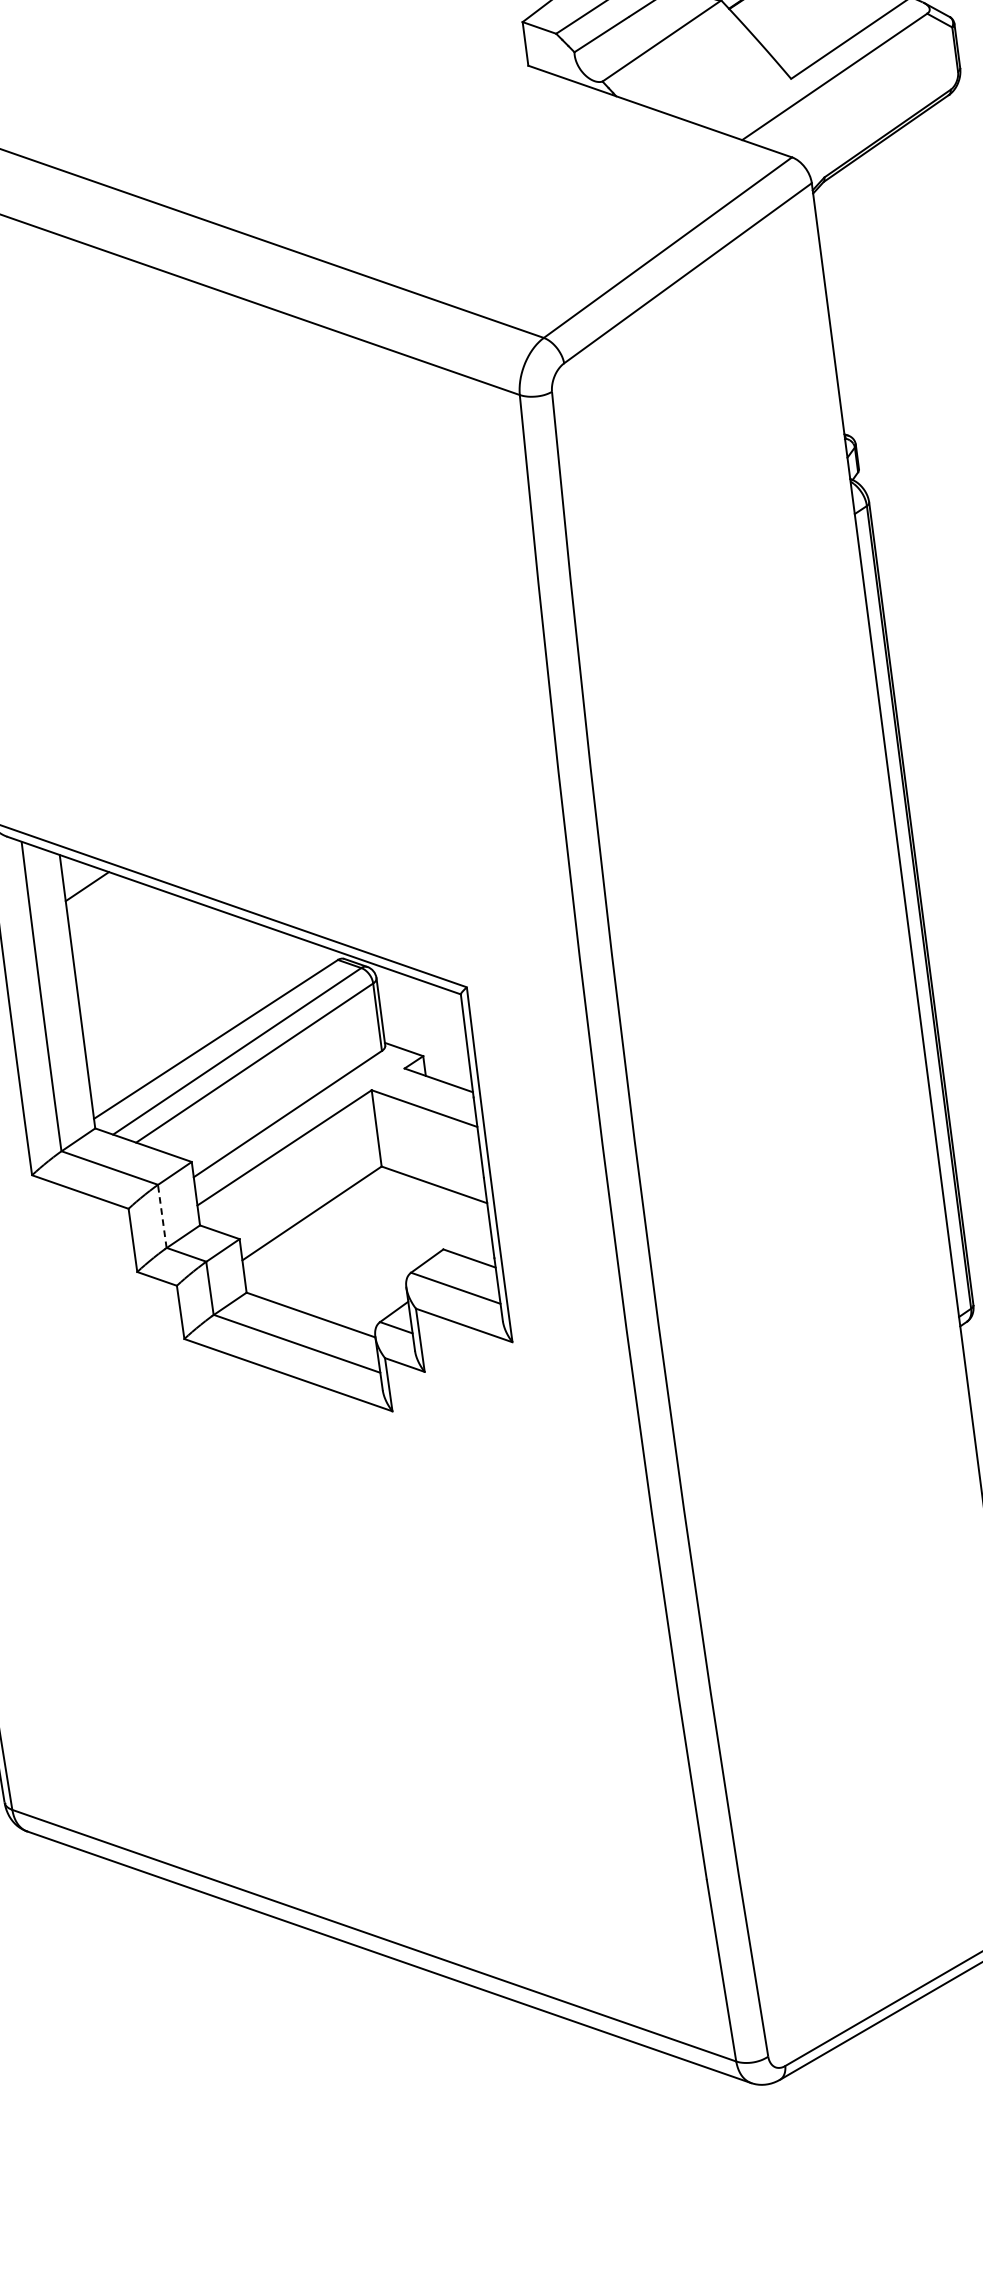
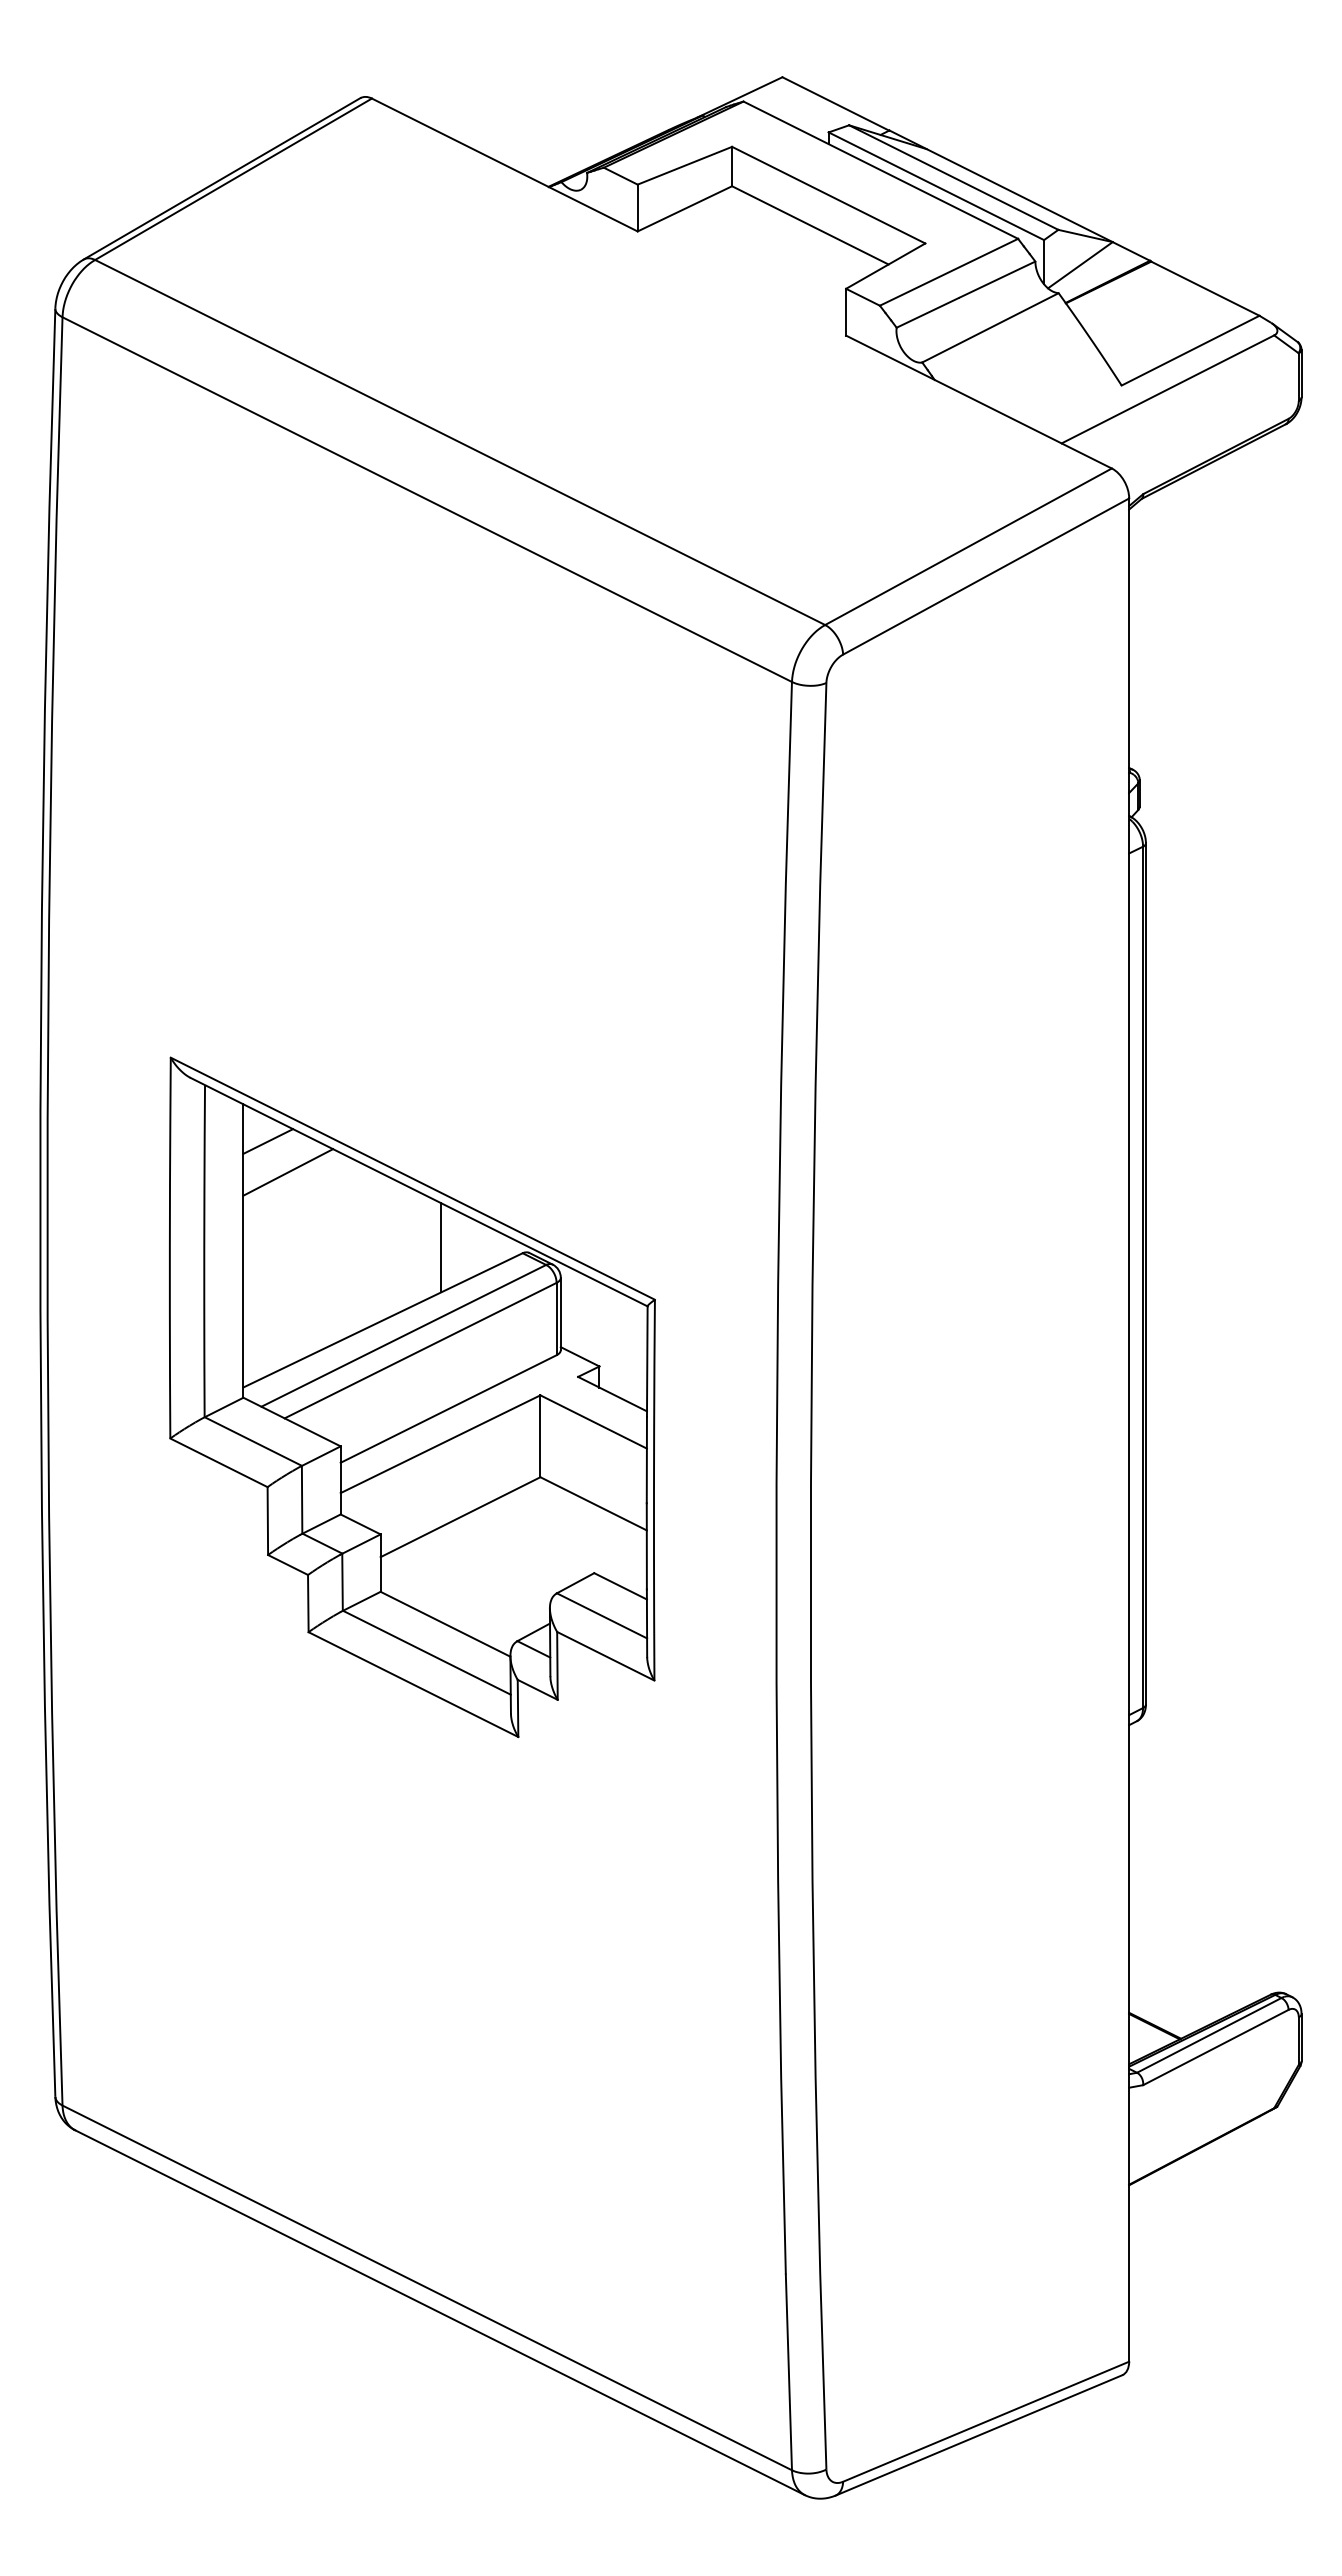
line: (110, 913) -> (288, 1172), added
line: (261, 964) -> (441, 1247), added
line: (162, 1216) -> (302, 1499), dashed -> solid

